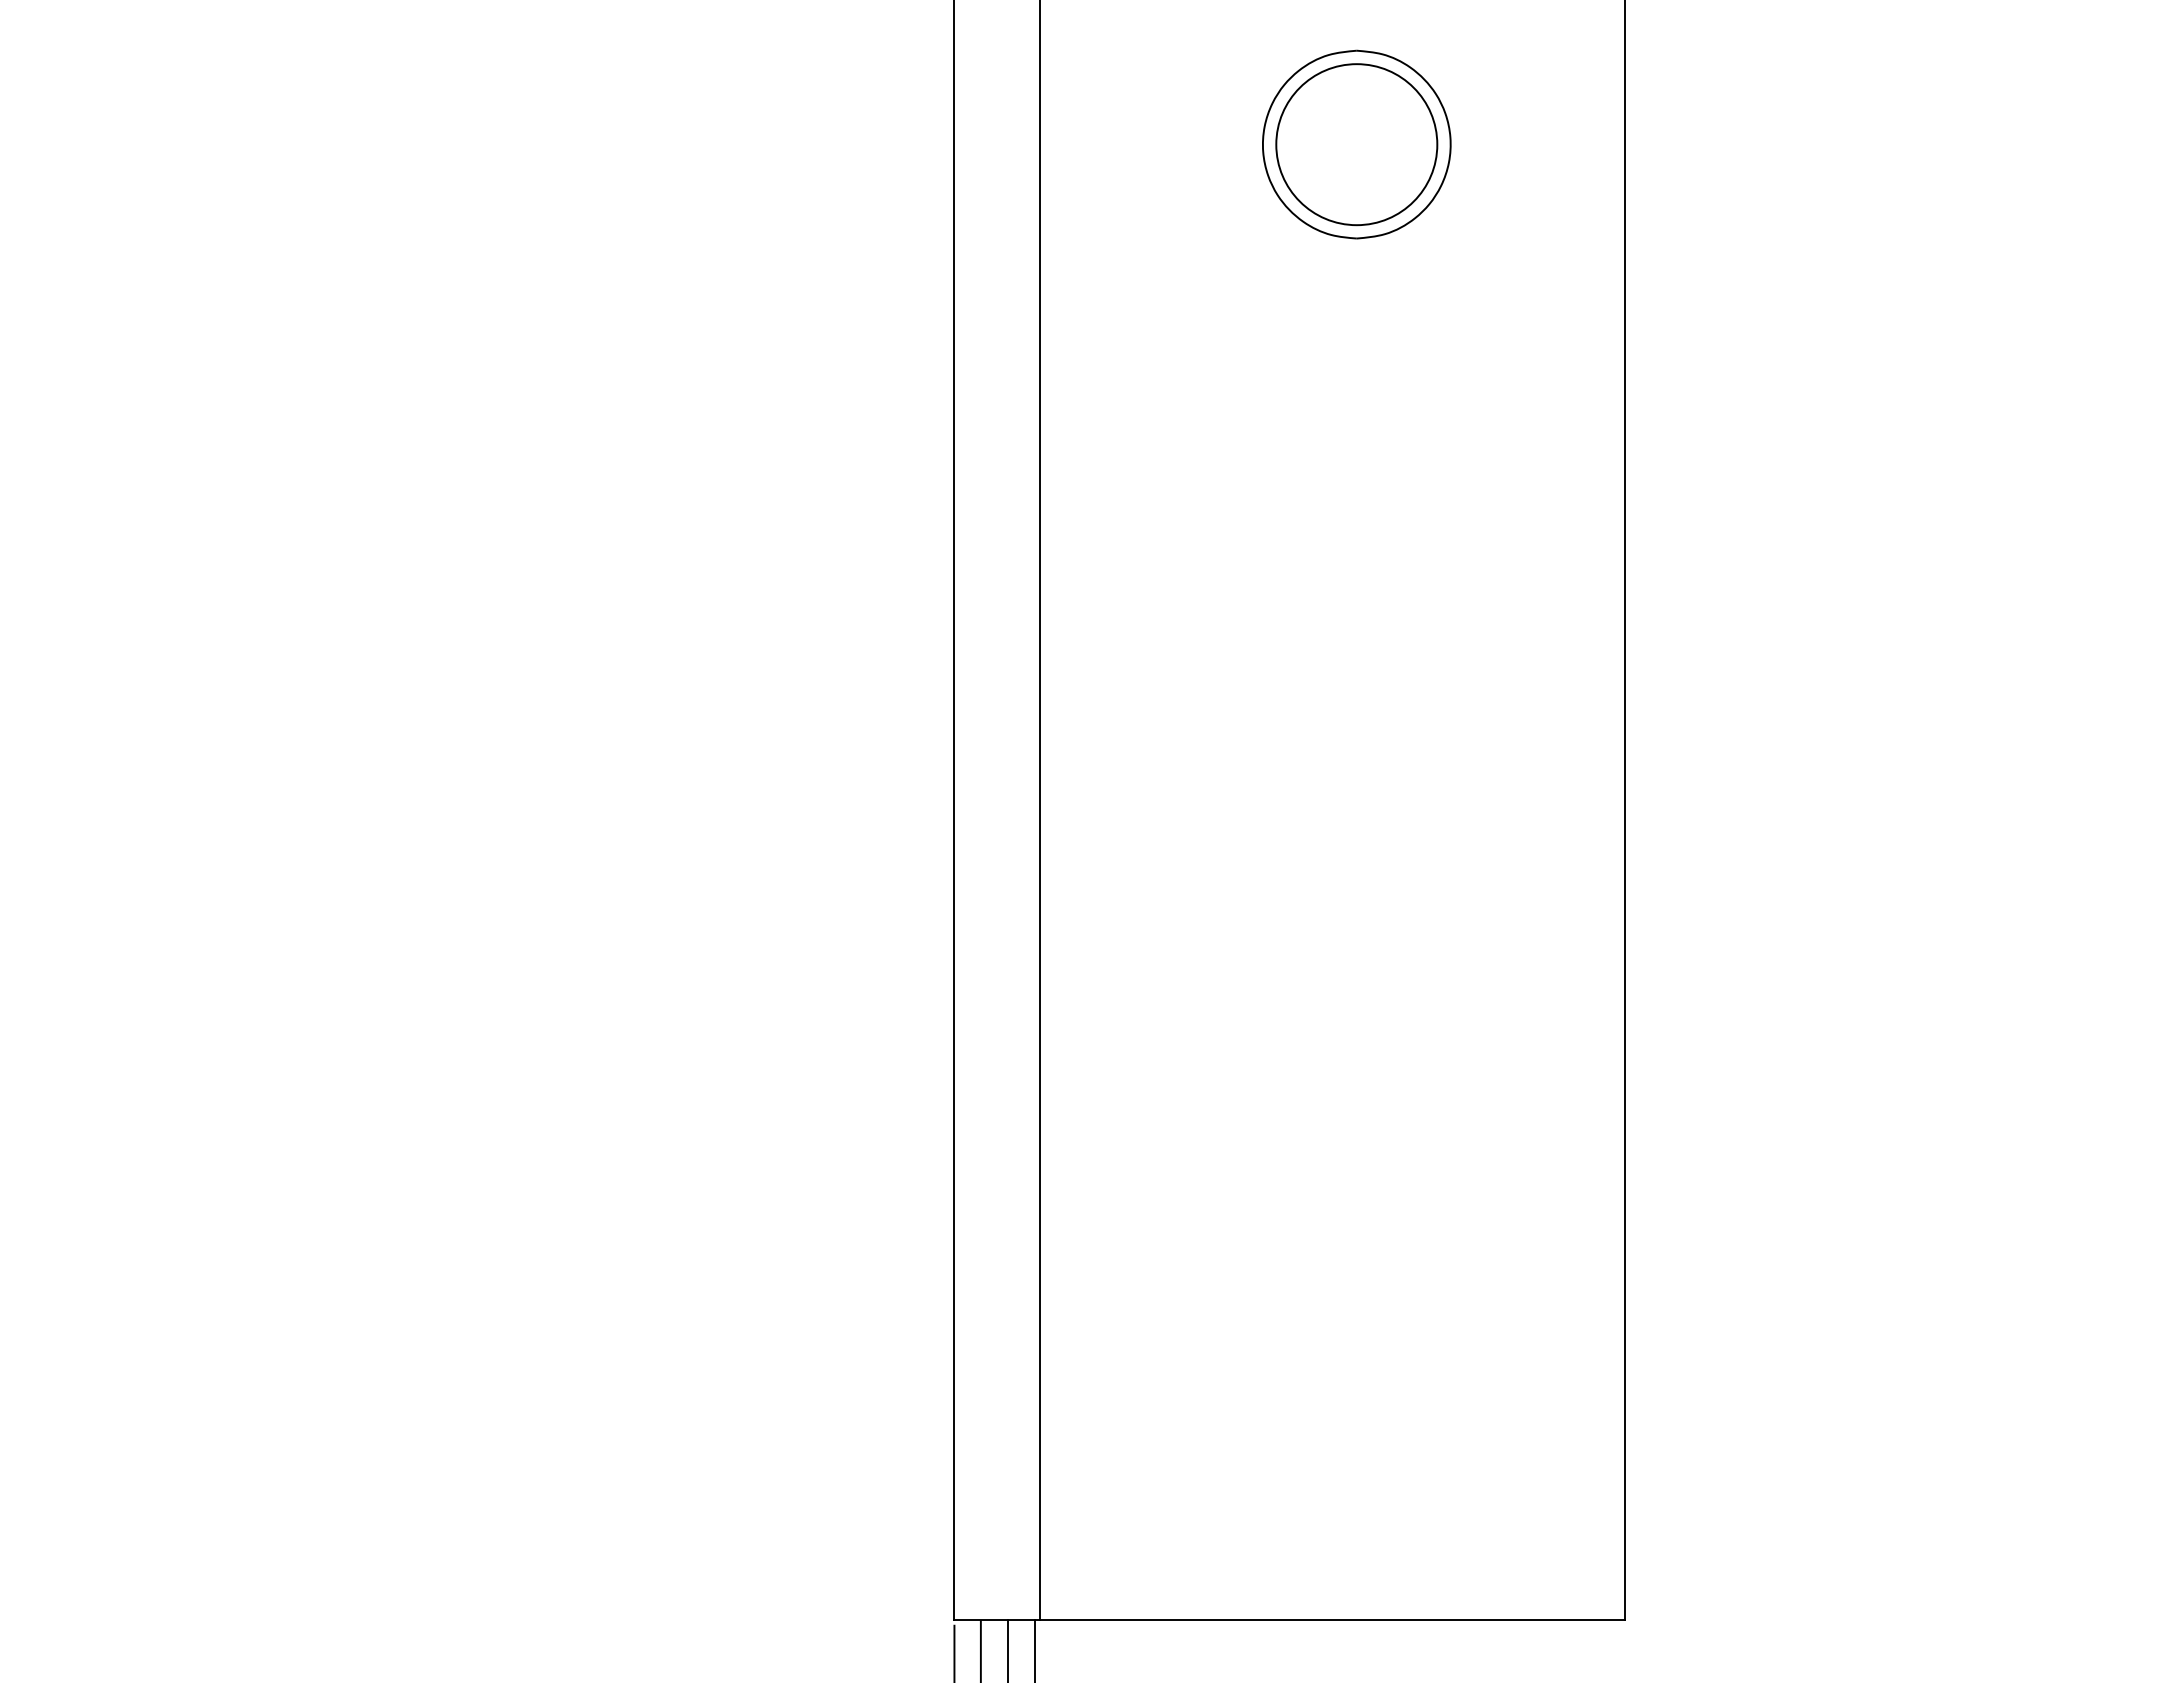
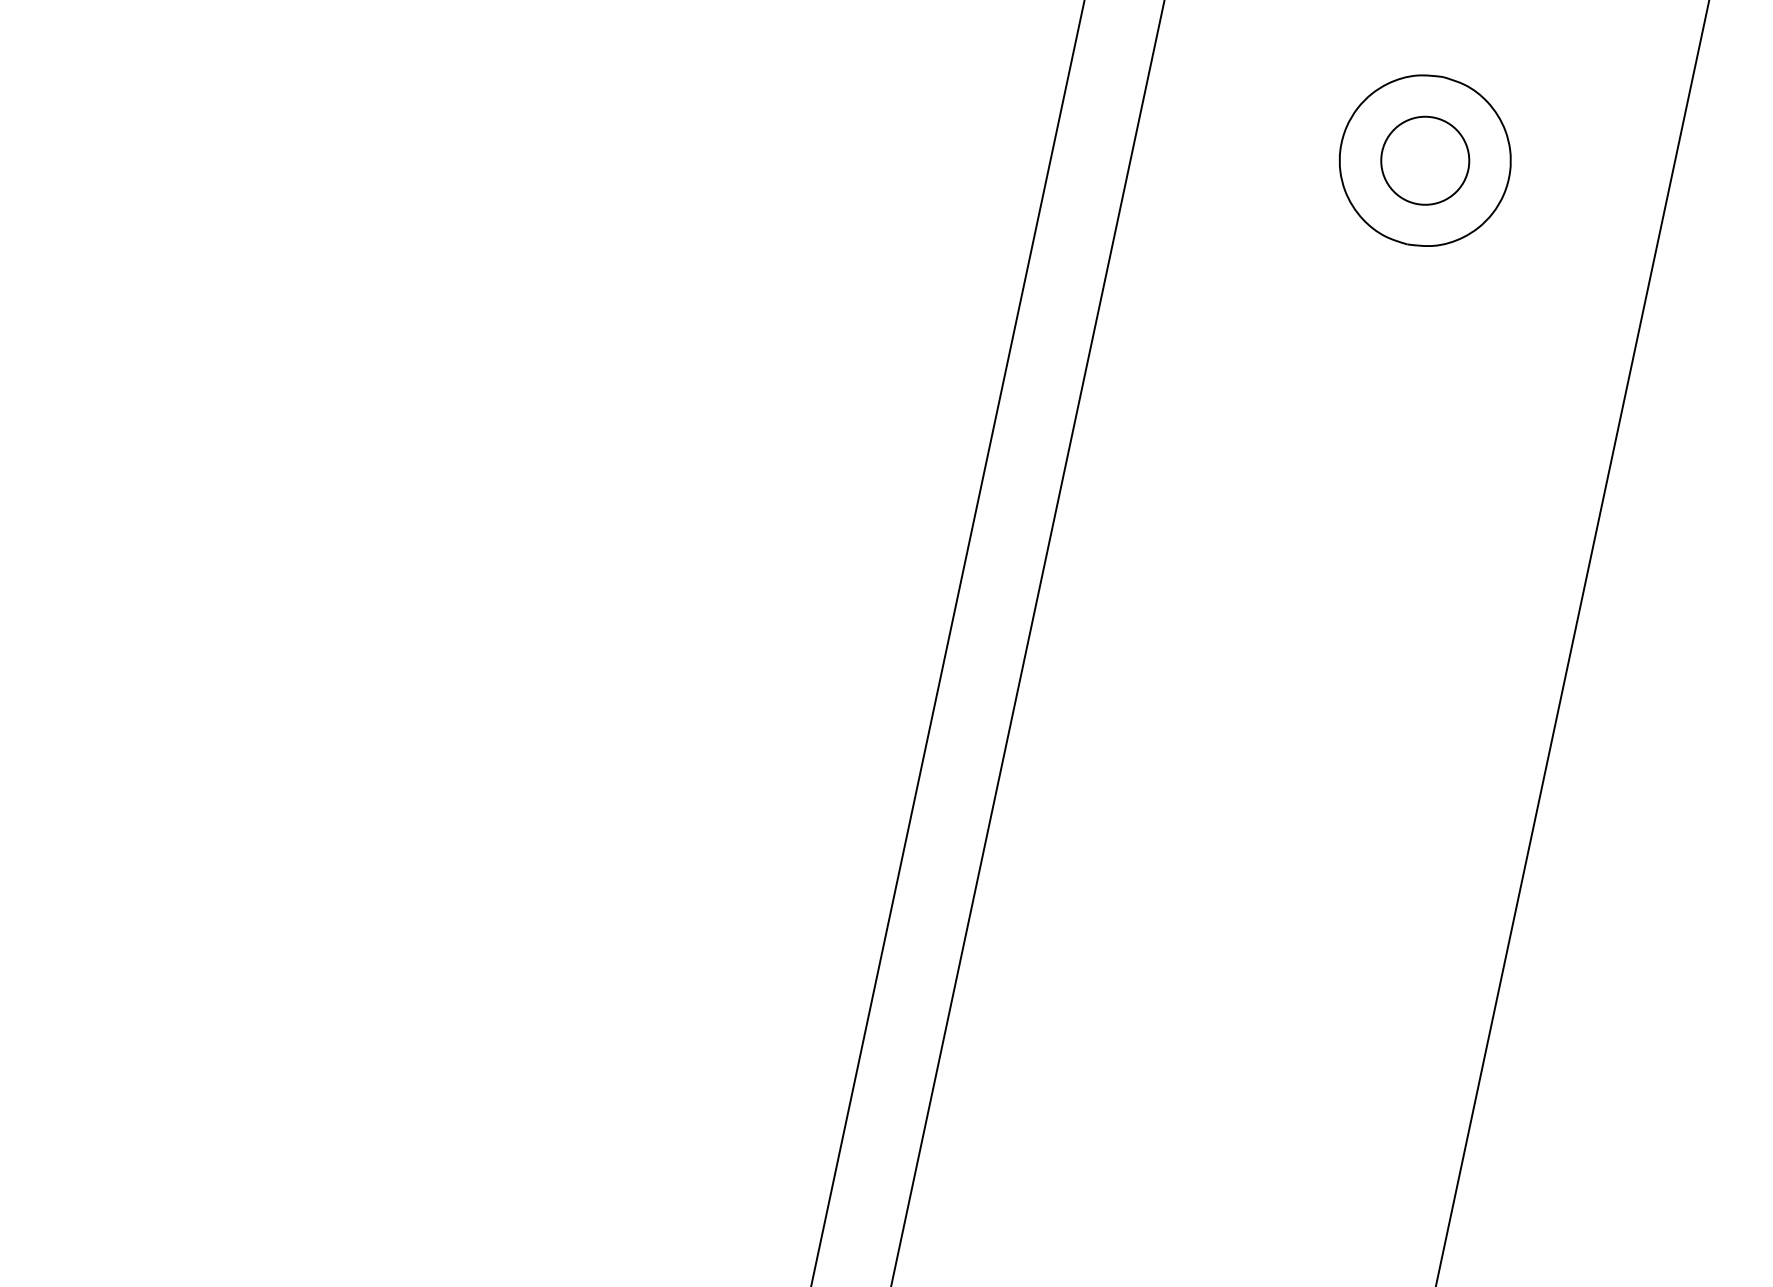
circle: (1356, 144) -> (1425, 160), size x0.6

